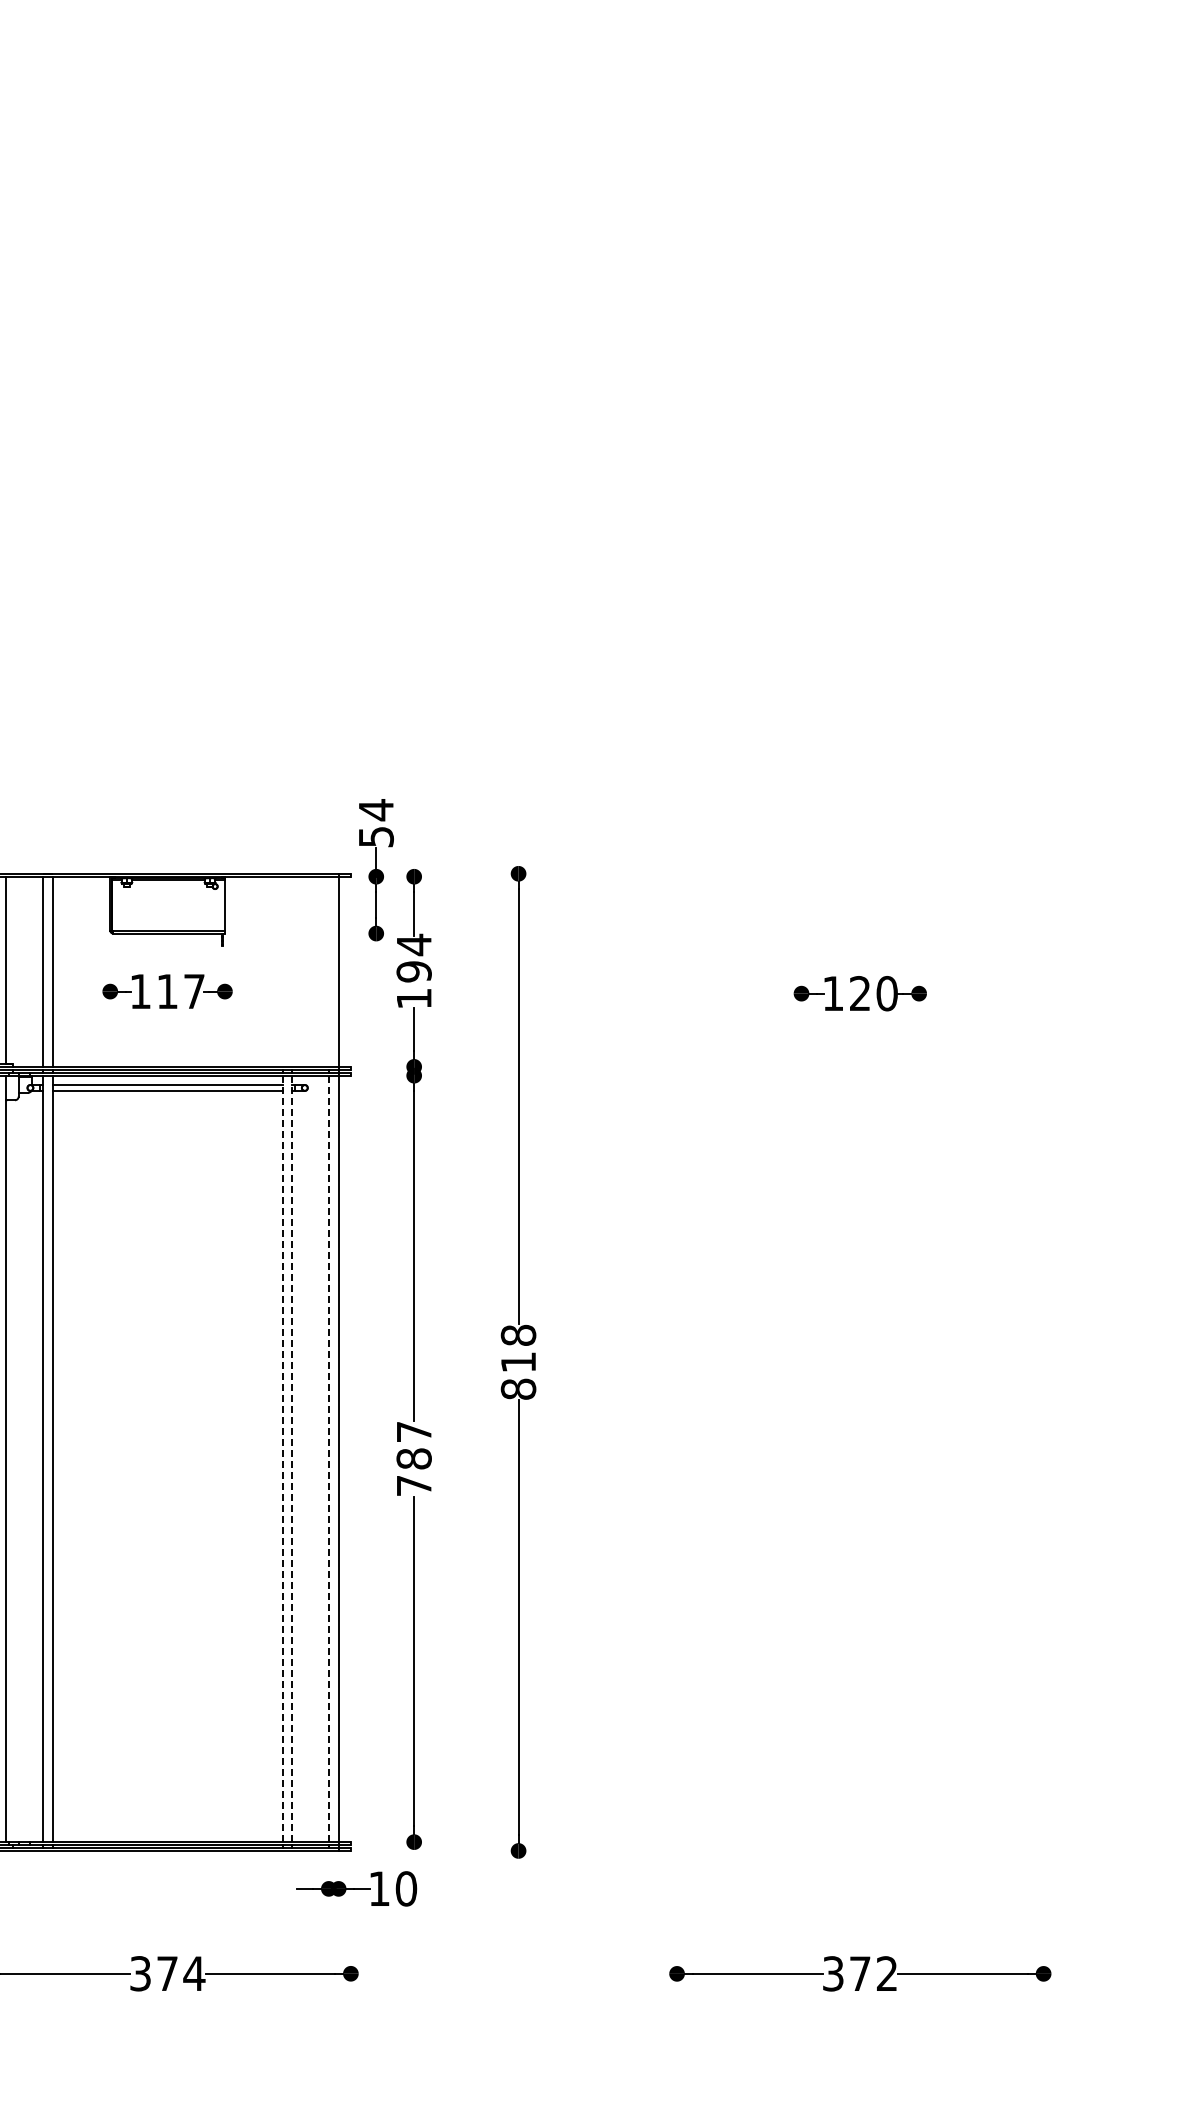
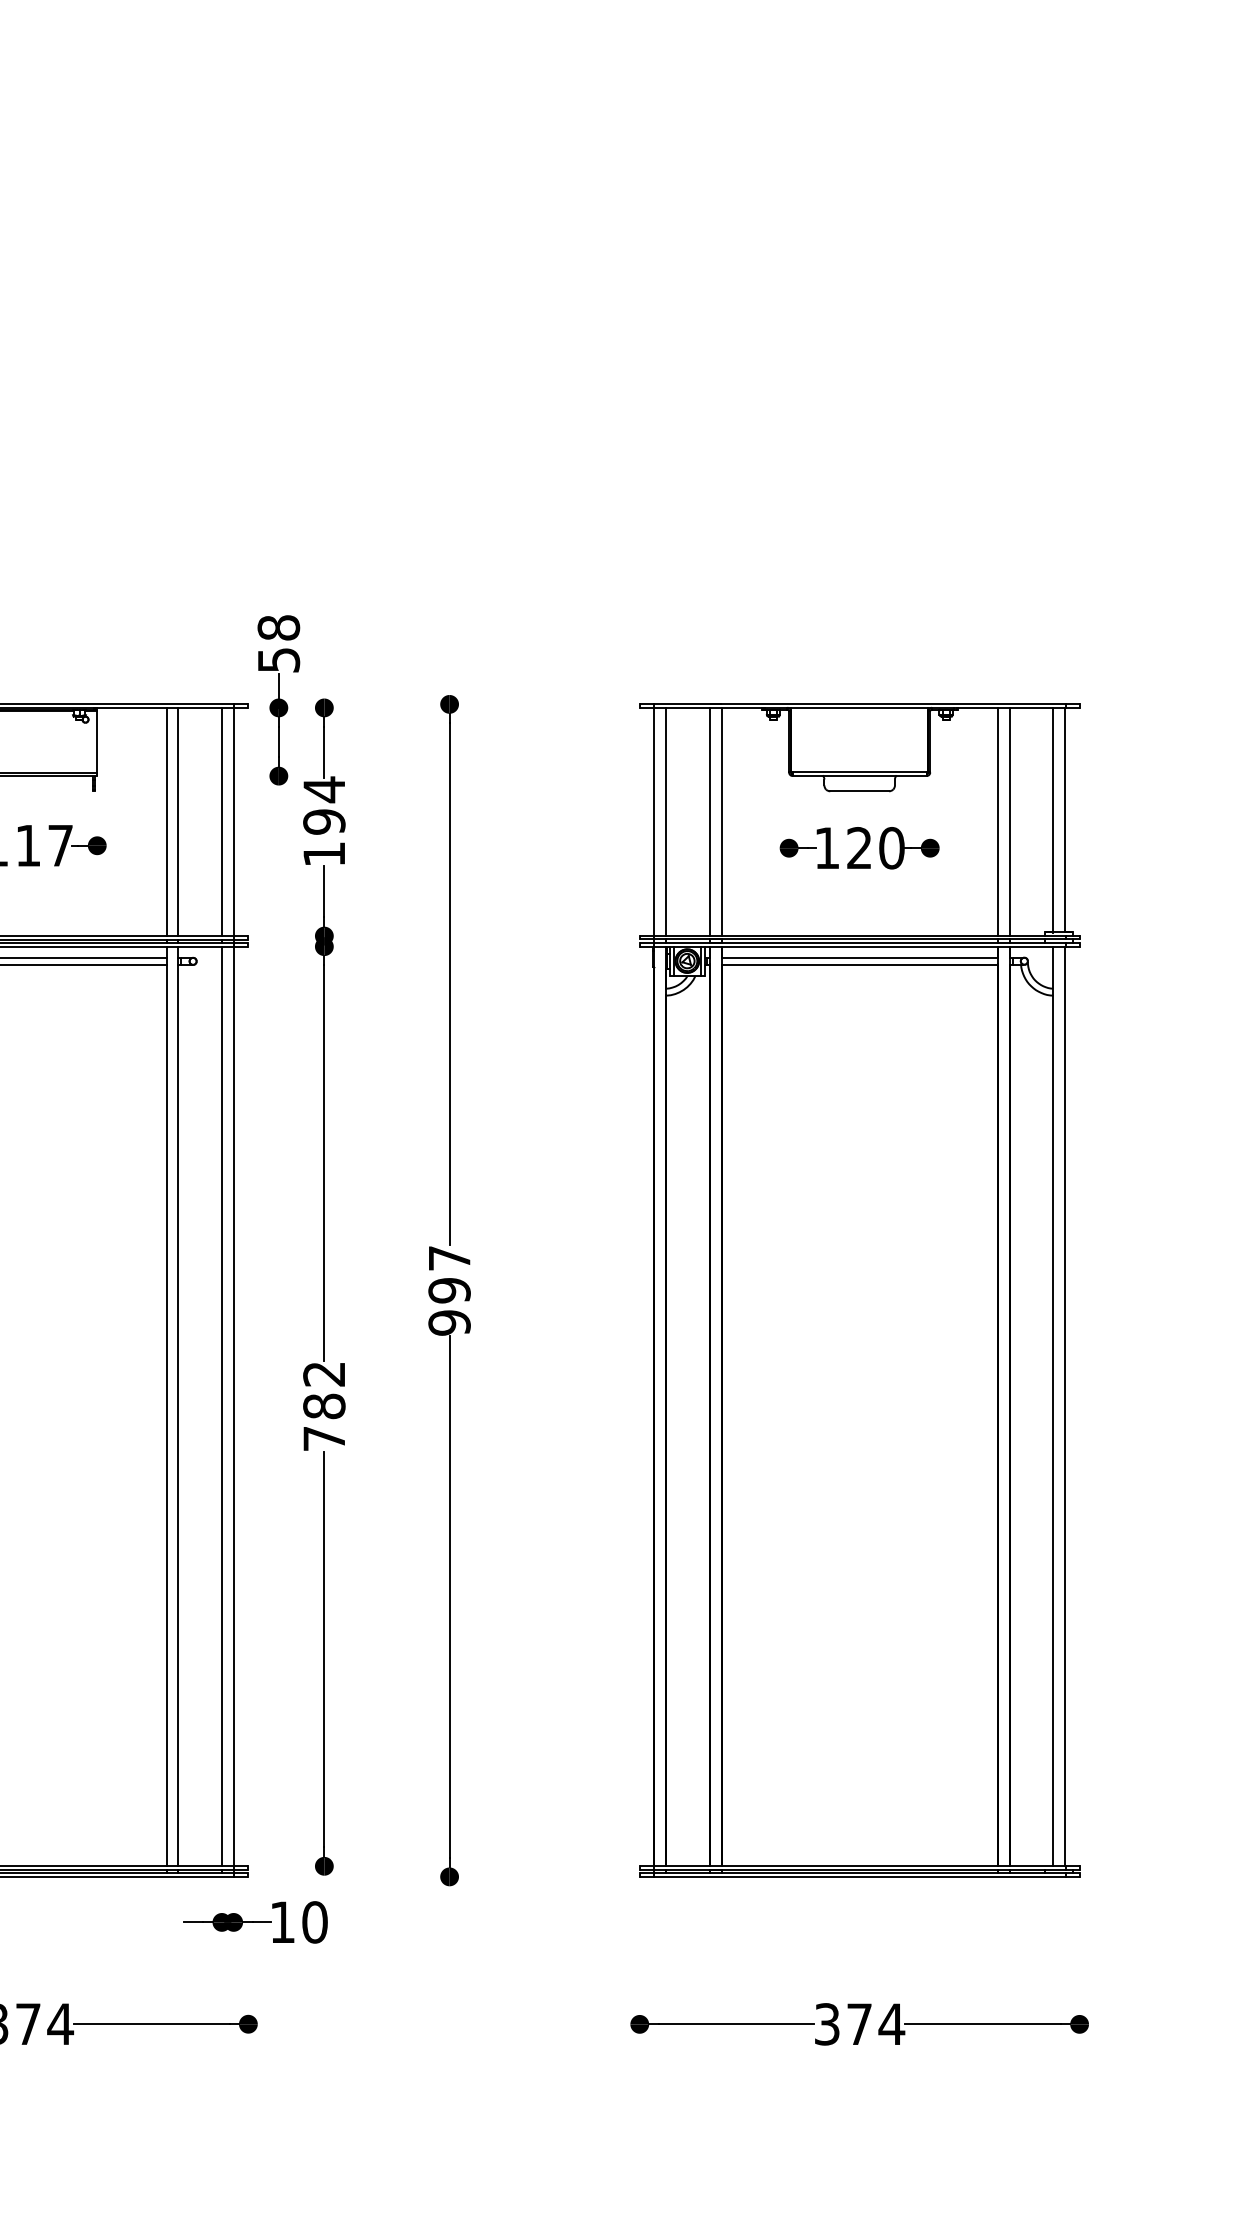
text: (375, 810) -> (277, 628), 54 -> 58
line: (282, 971) -> (166, 821), added
line: (292, 971) -> (178, 821), added
line: (328, 971) -> (221, 821), added
text: (518, 1361) -> (449, 1289), 818 -> 997
part: (860, 1362) -> (859, 1290), added
text: (413, 1432) -> (323, 1374), 787 -> 782
line: (282, 1458) -> (166, 1405), dashed -> solid
line: (328, 1458) -> (221, 1405), dashed -> solid
line: (292, 1459) -> (178, 1407), dashed -> solid
text: (886, 1973) -> (891, 2023), 372 -> 374

